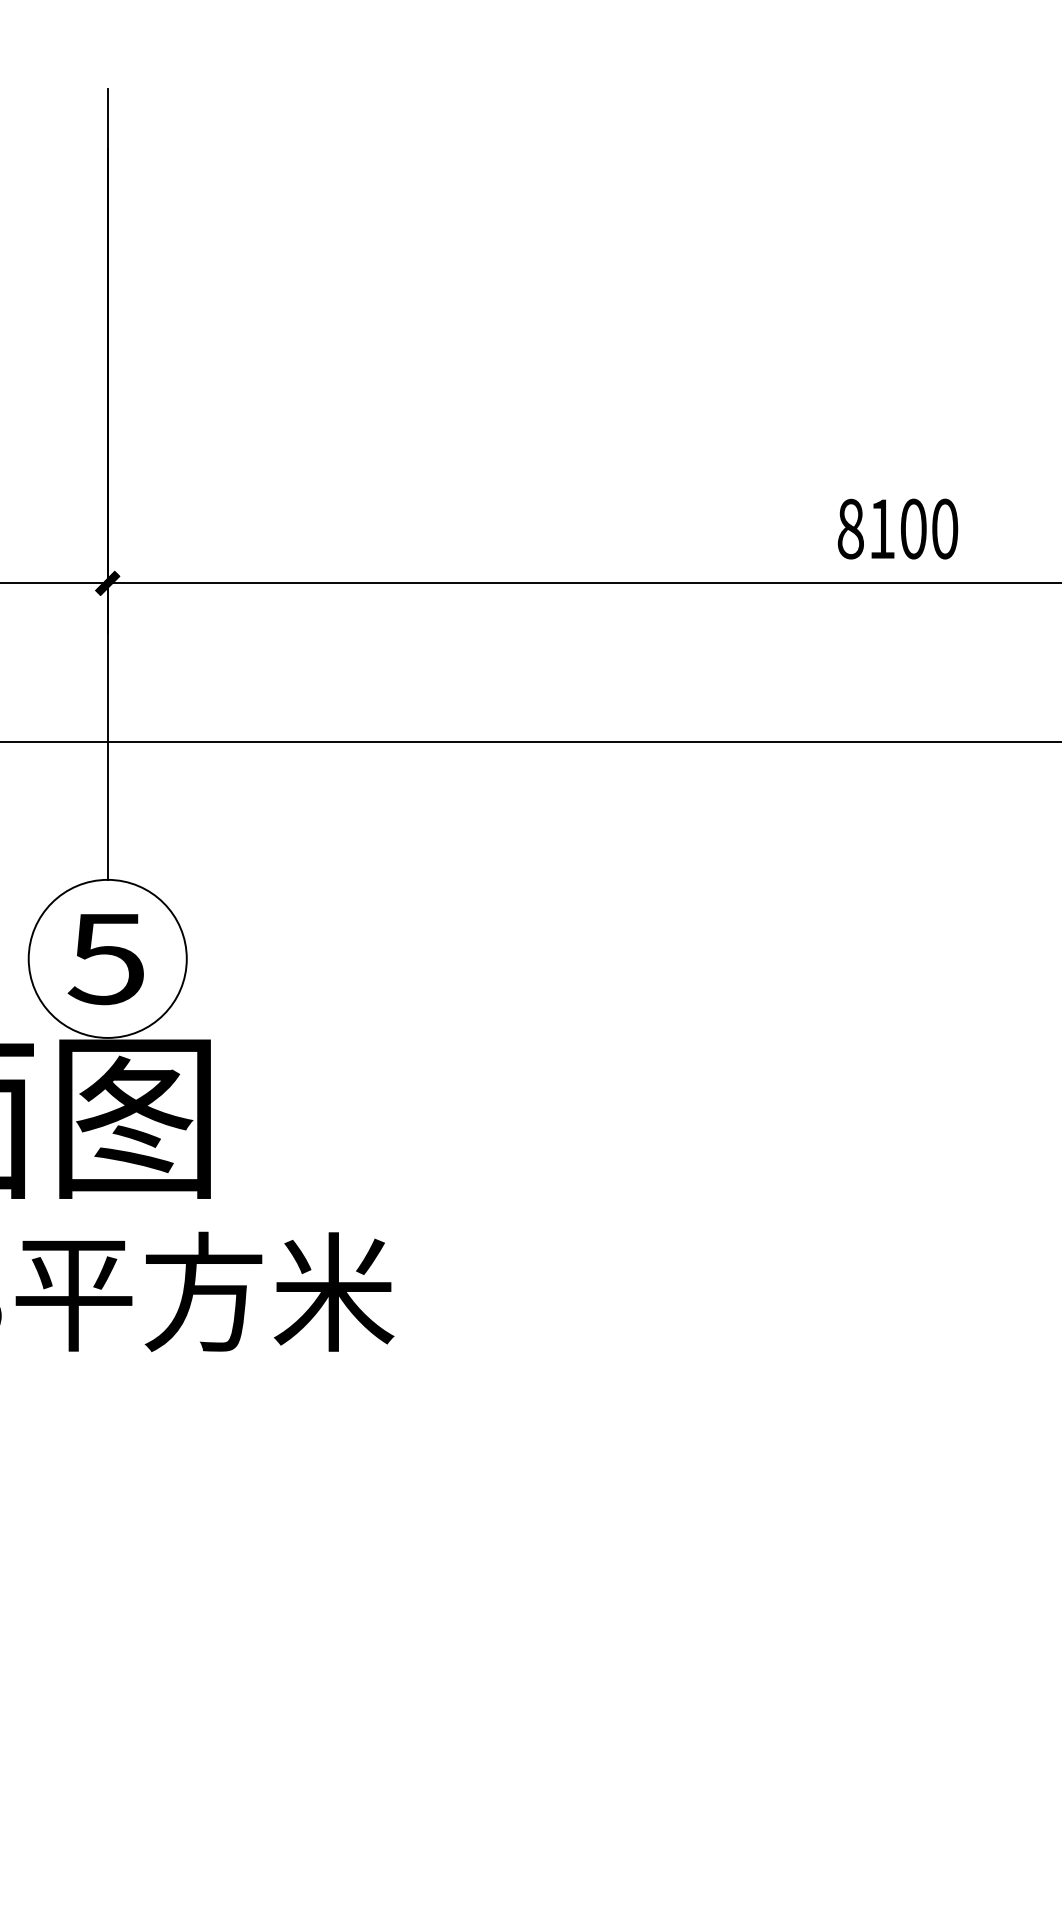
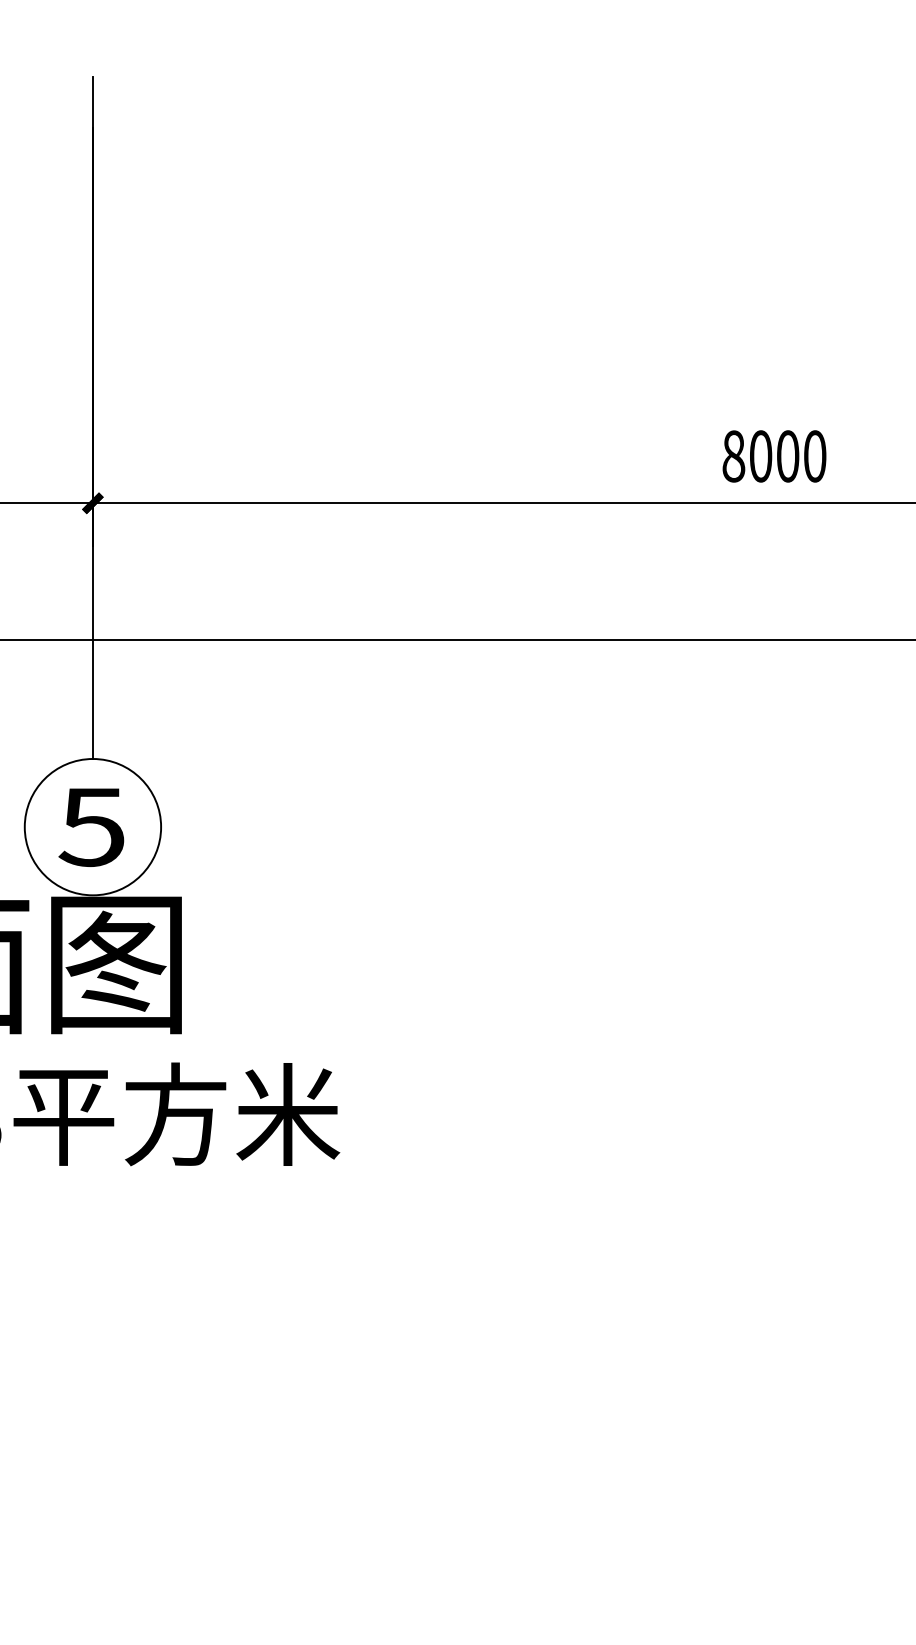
text: (882, 528) -> (761, 455), 8100 -> 8000

